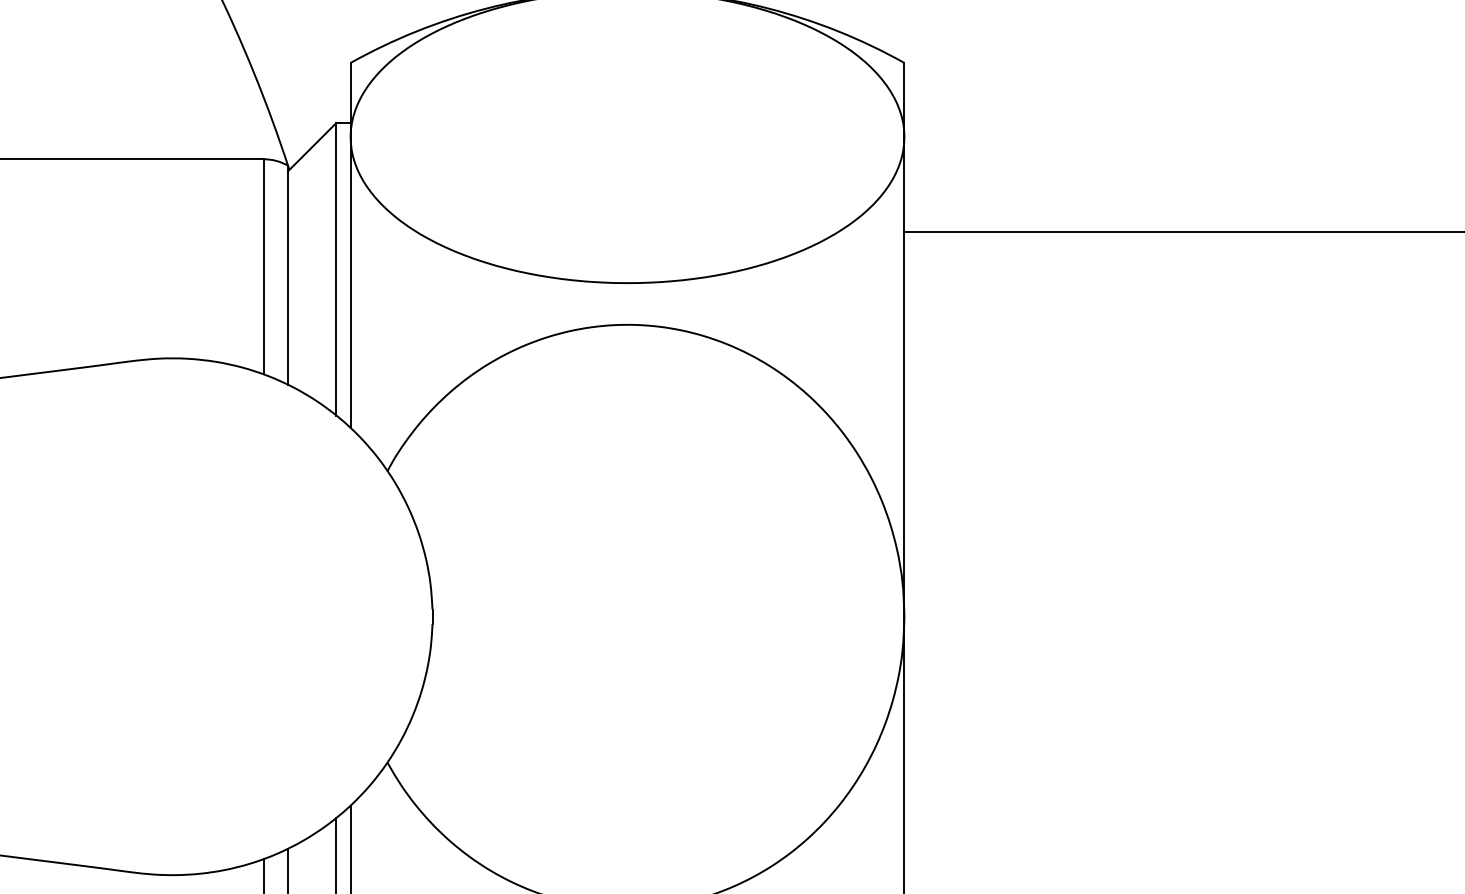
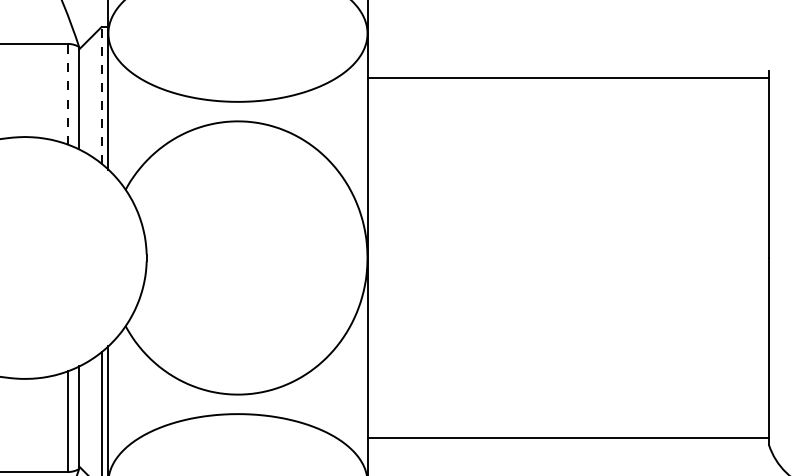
line: (263, 265) -> (67, 93), solid -> dashed
line: (335, 267) -> (101, 94), solid -> dashed

